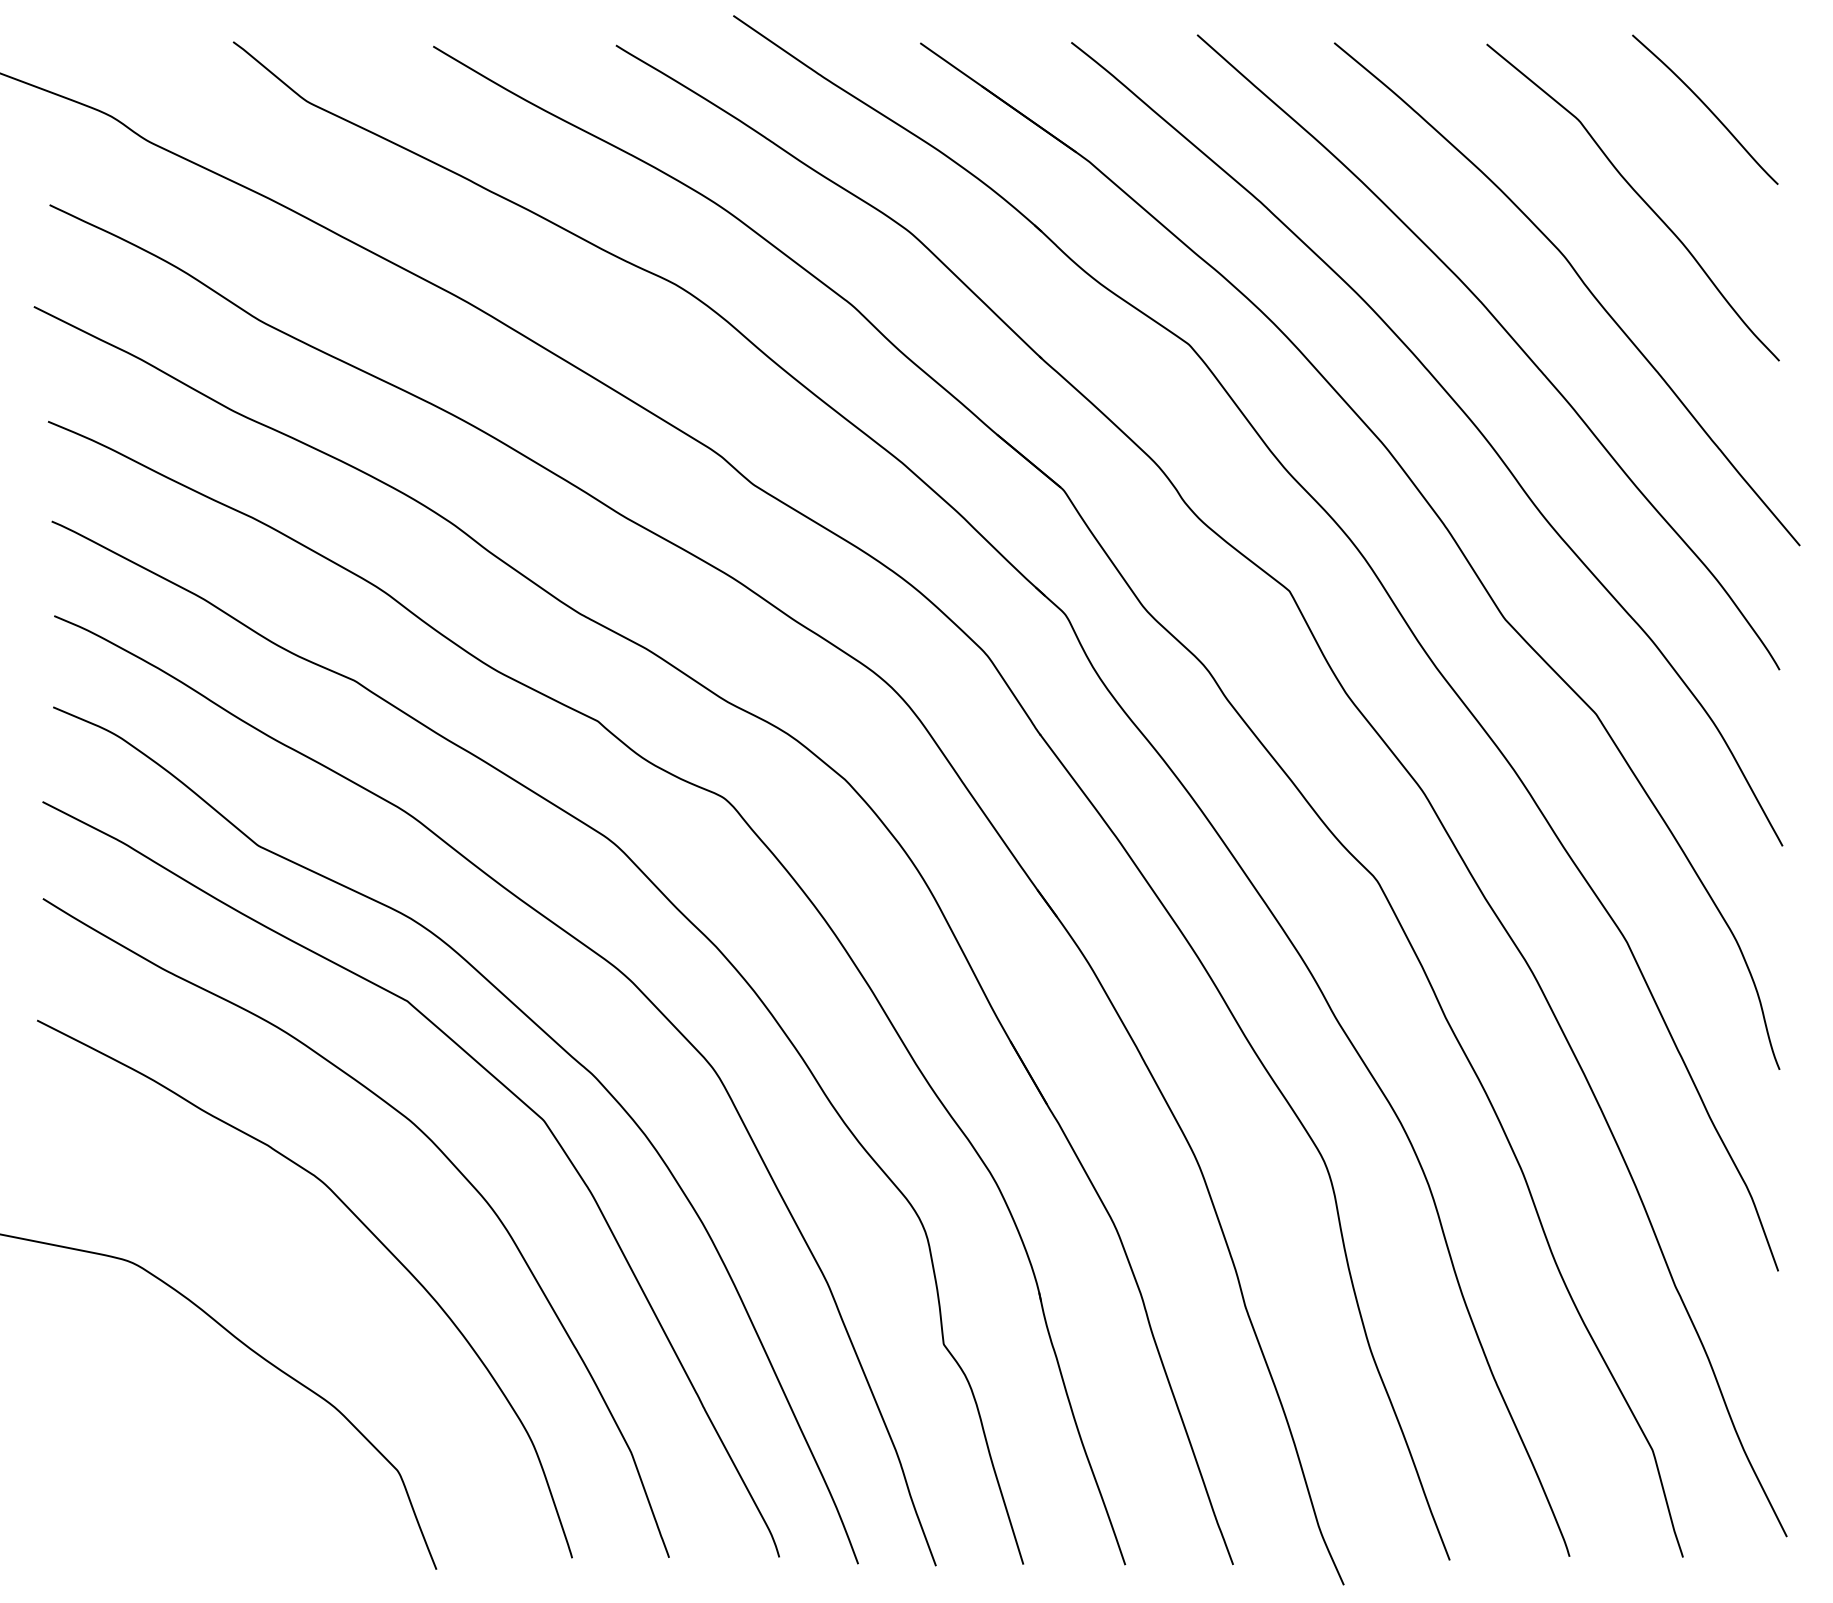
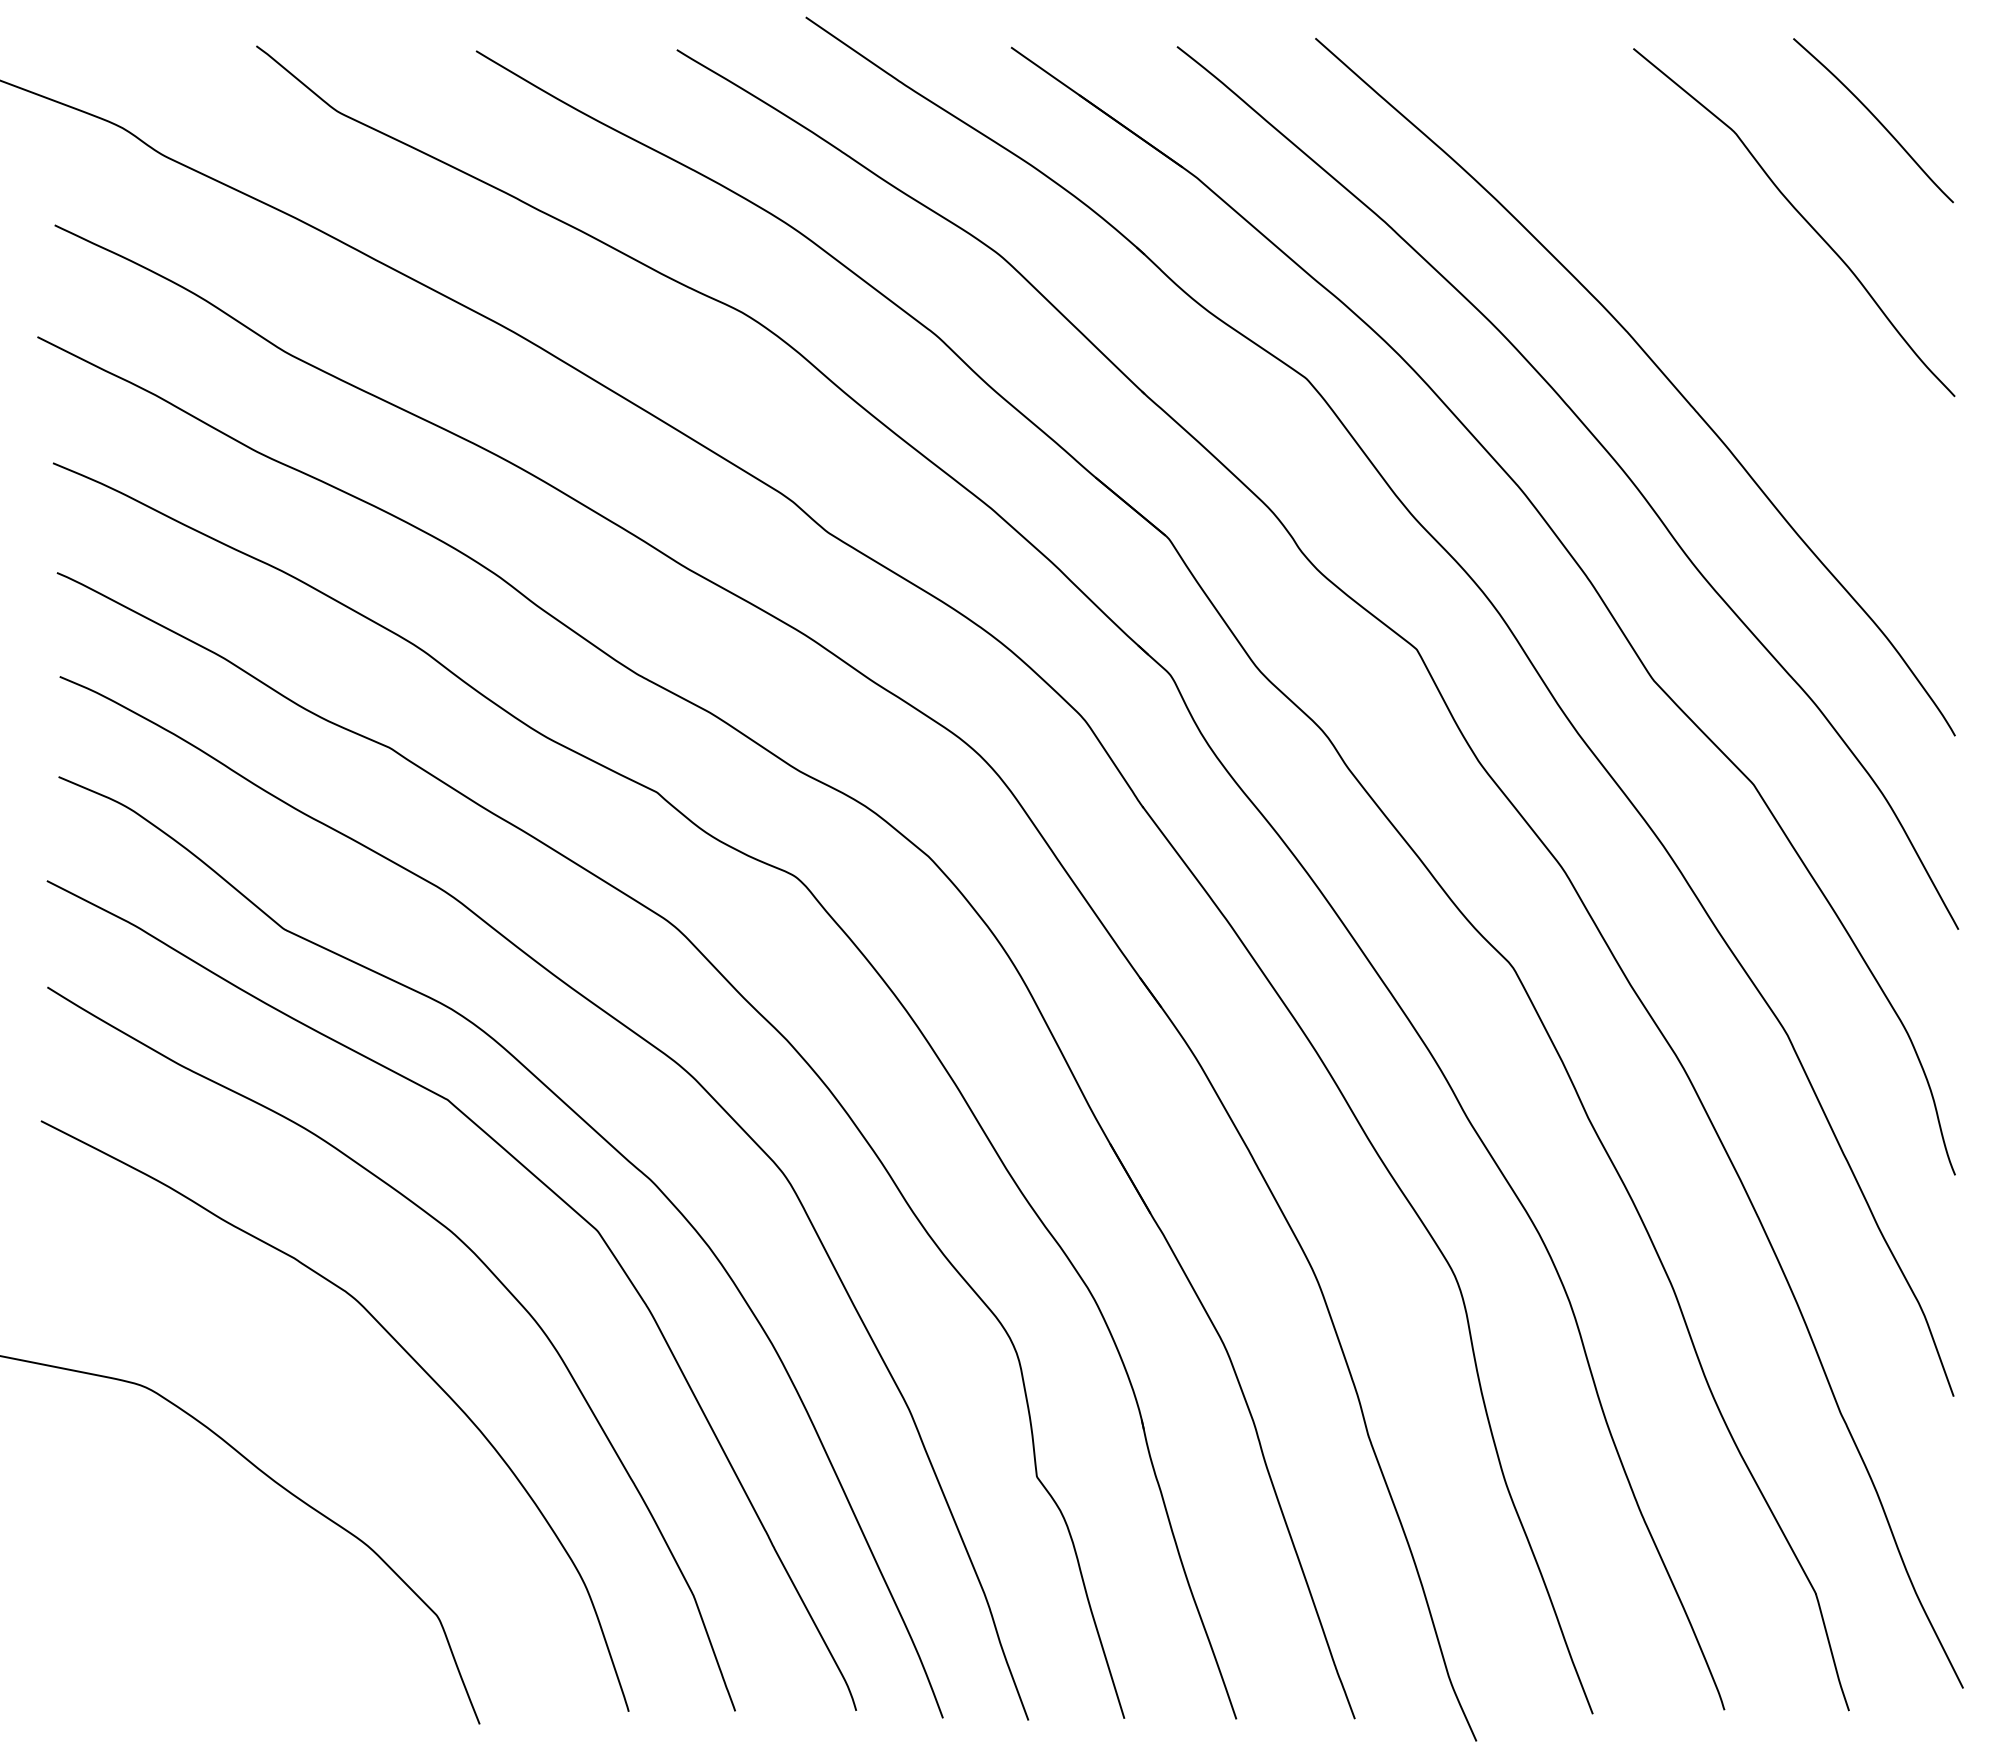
curve: (1581, 281) -> (1737, 309), removed

